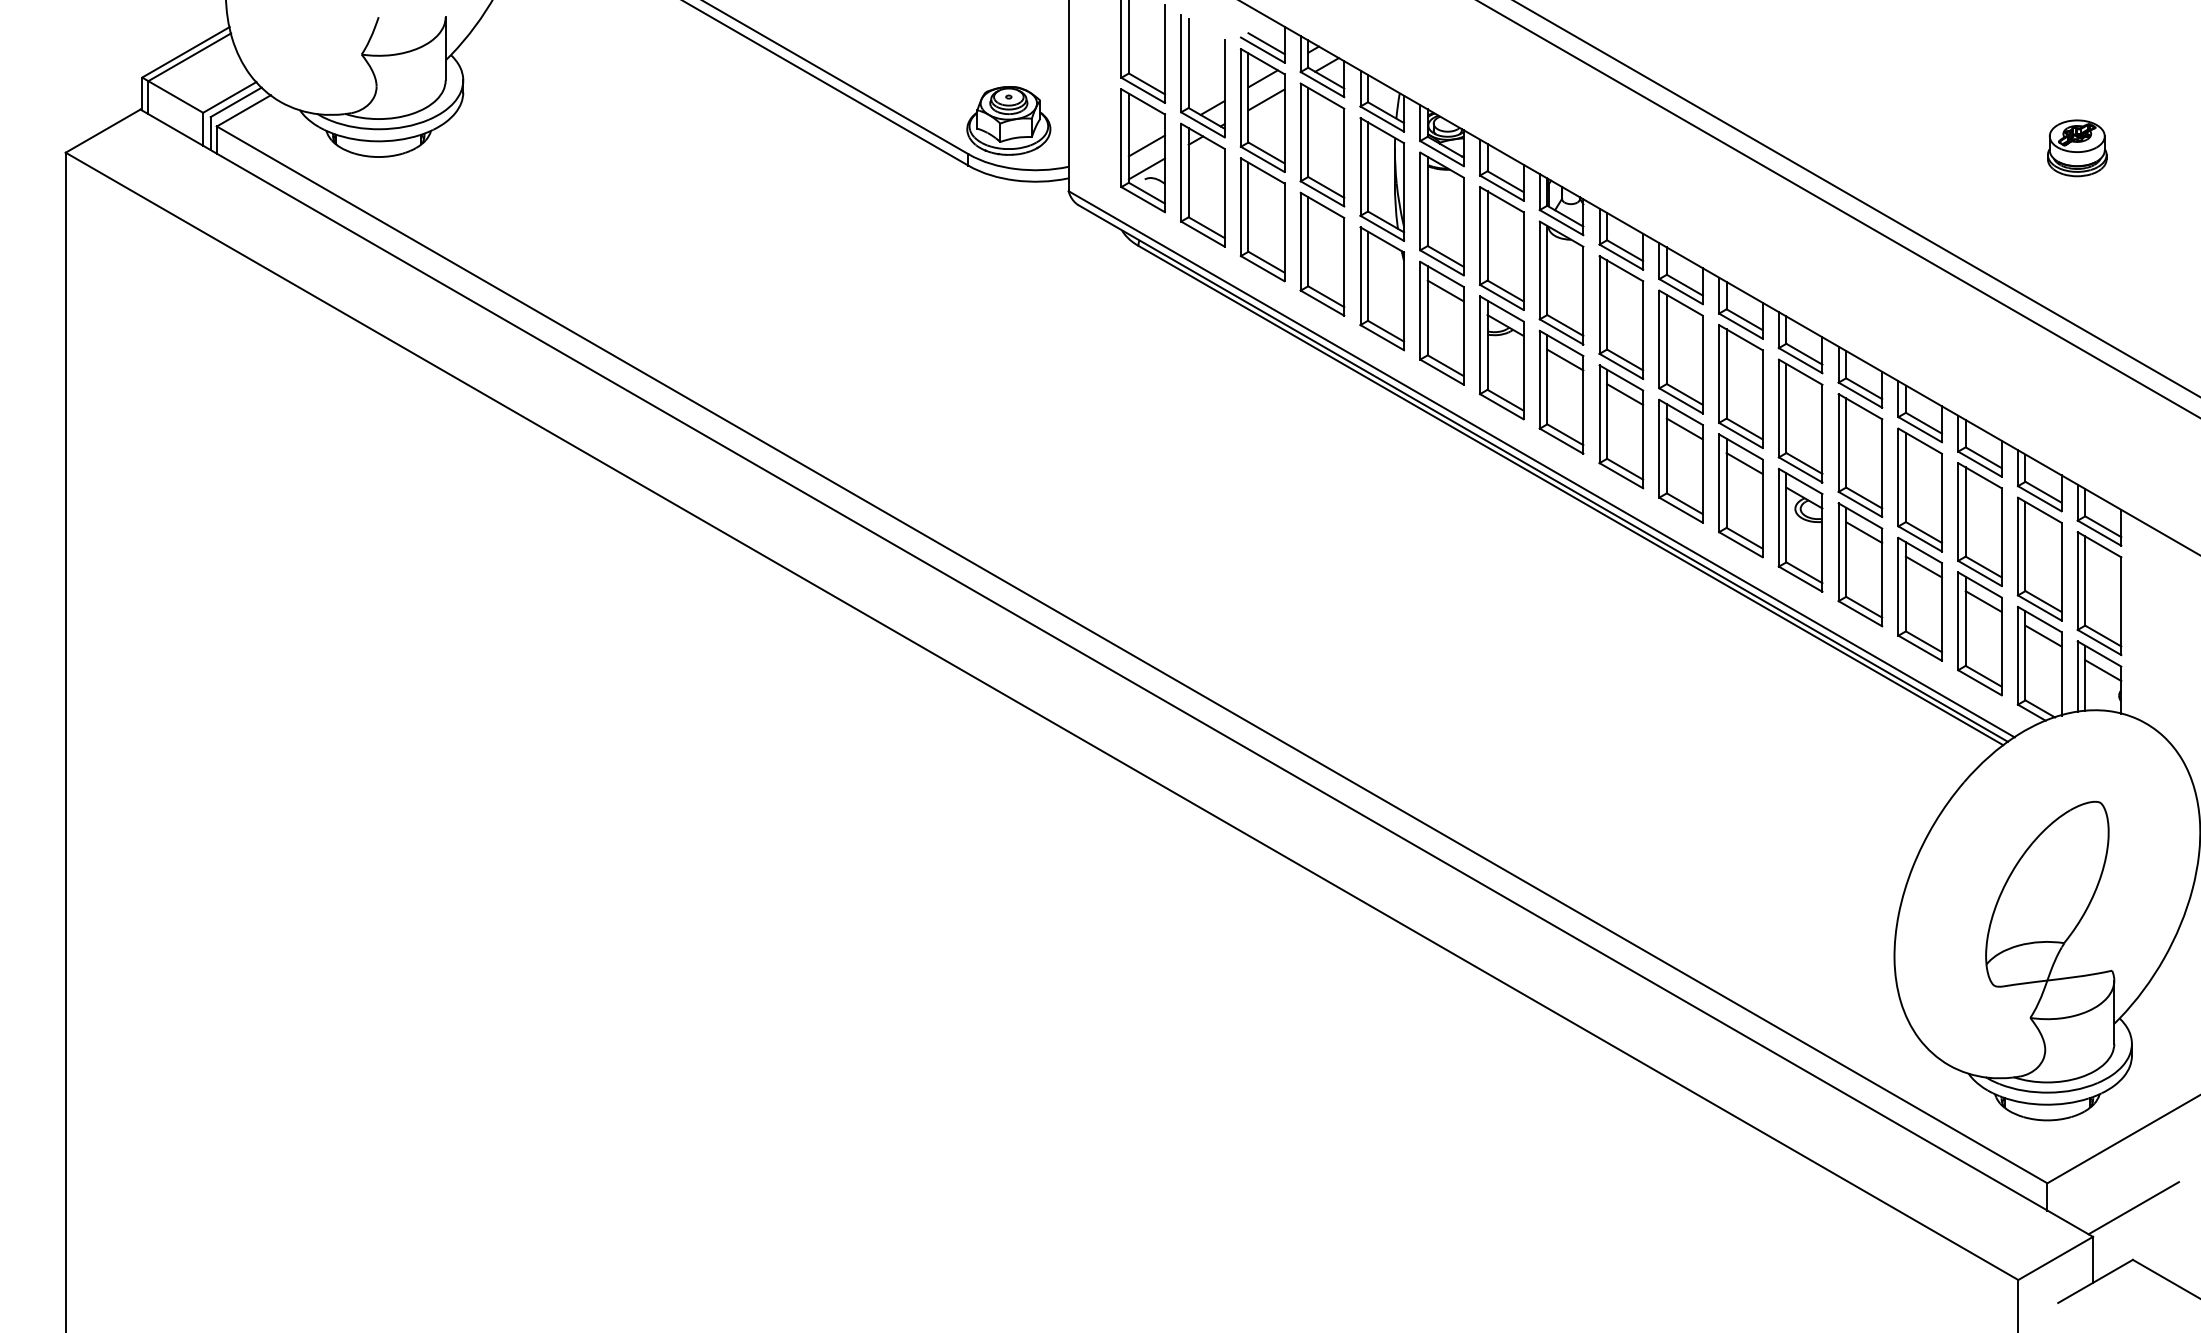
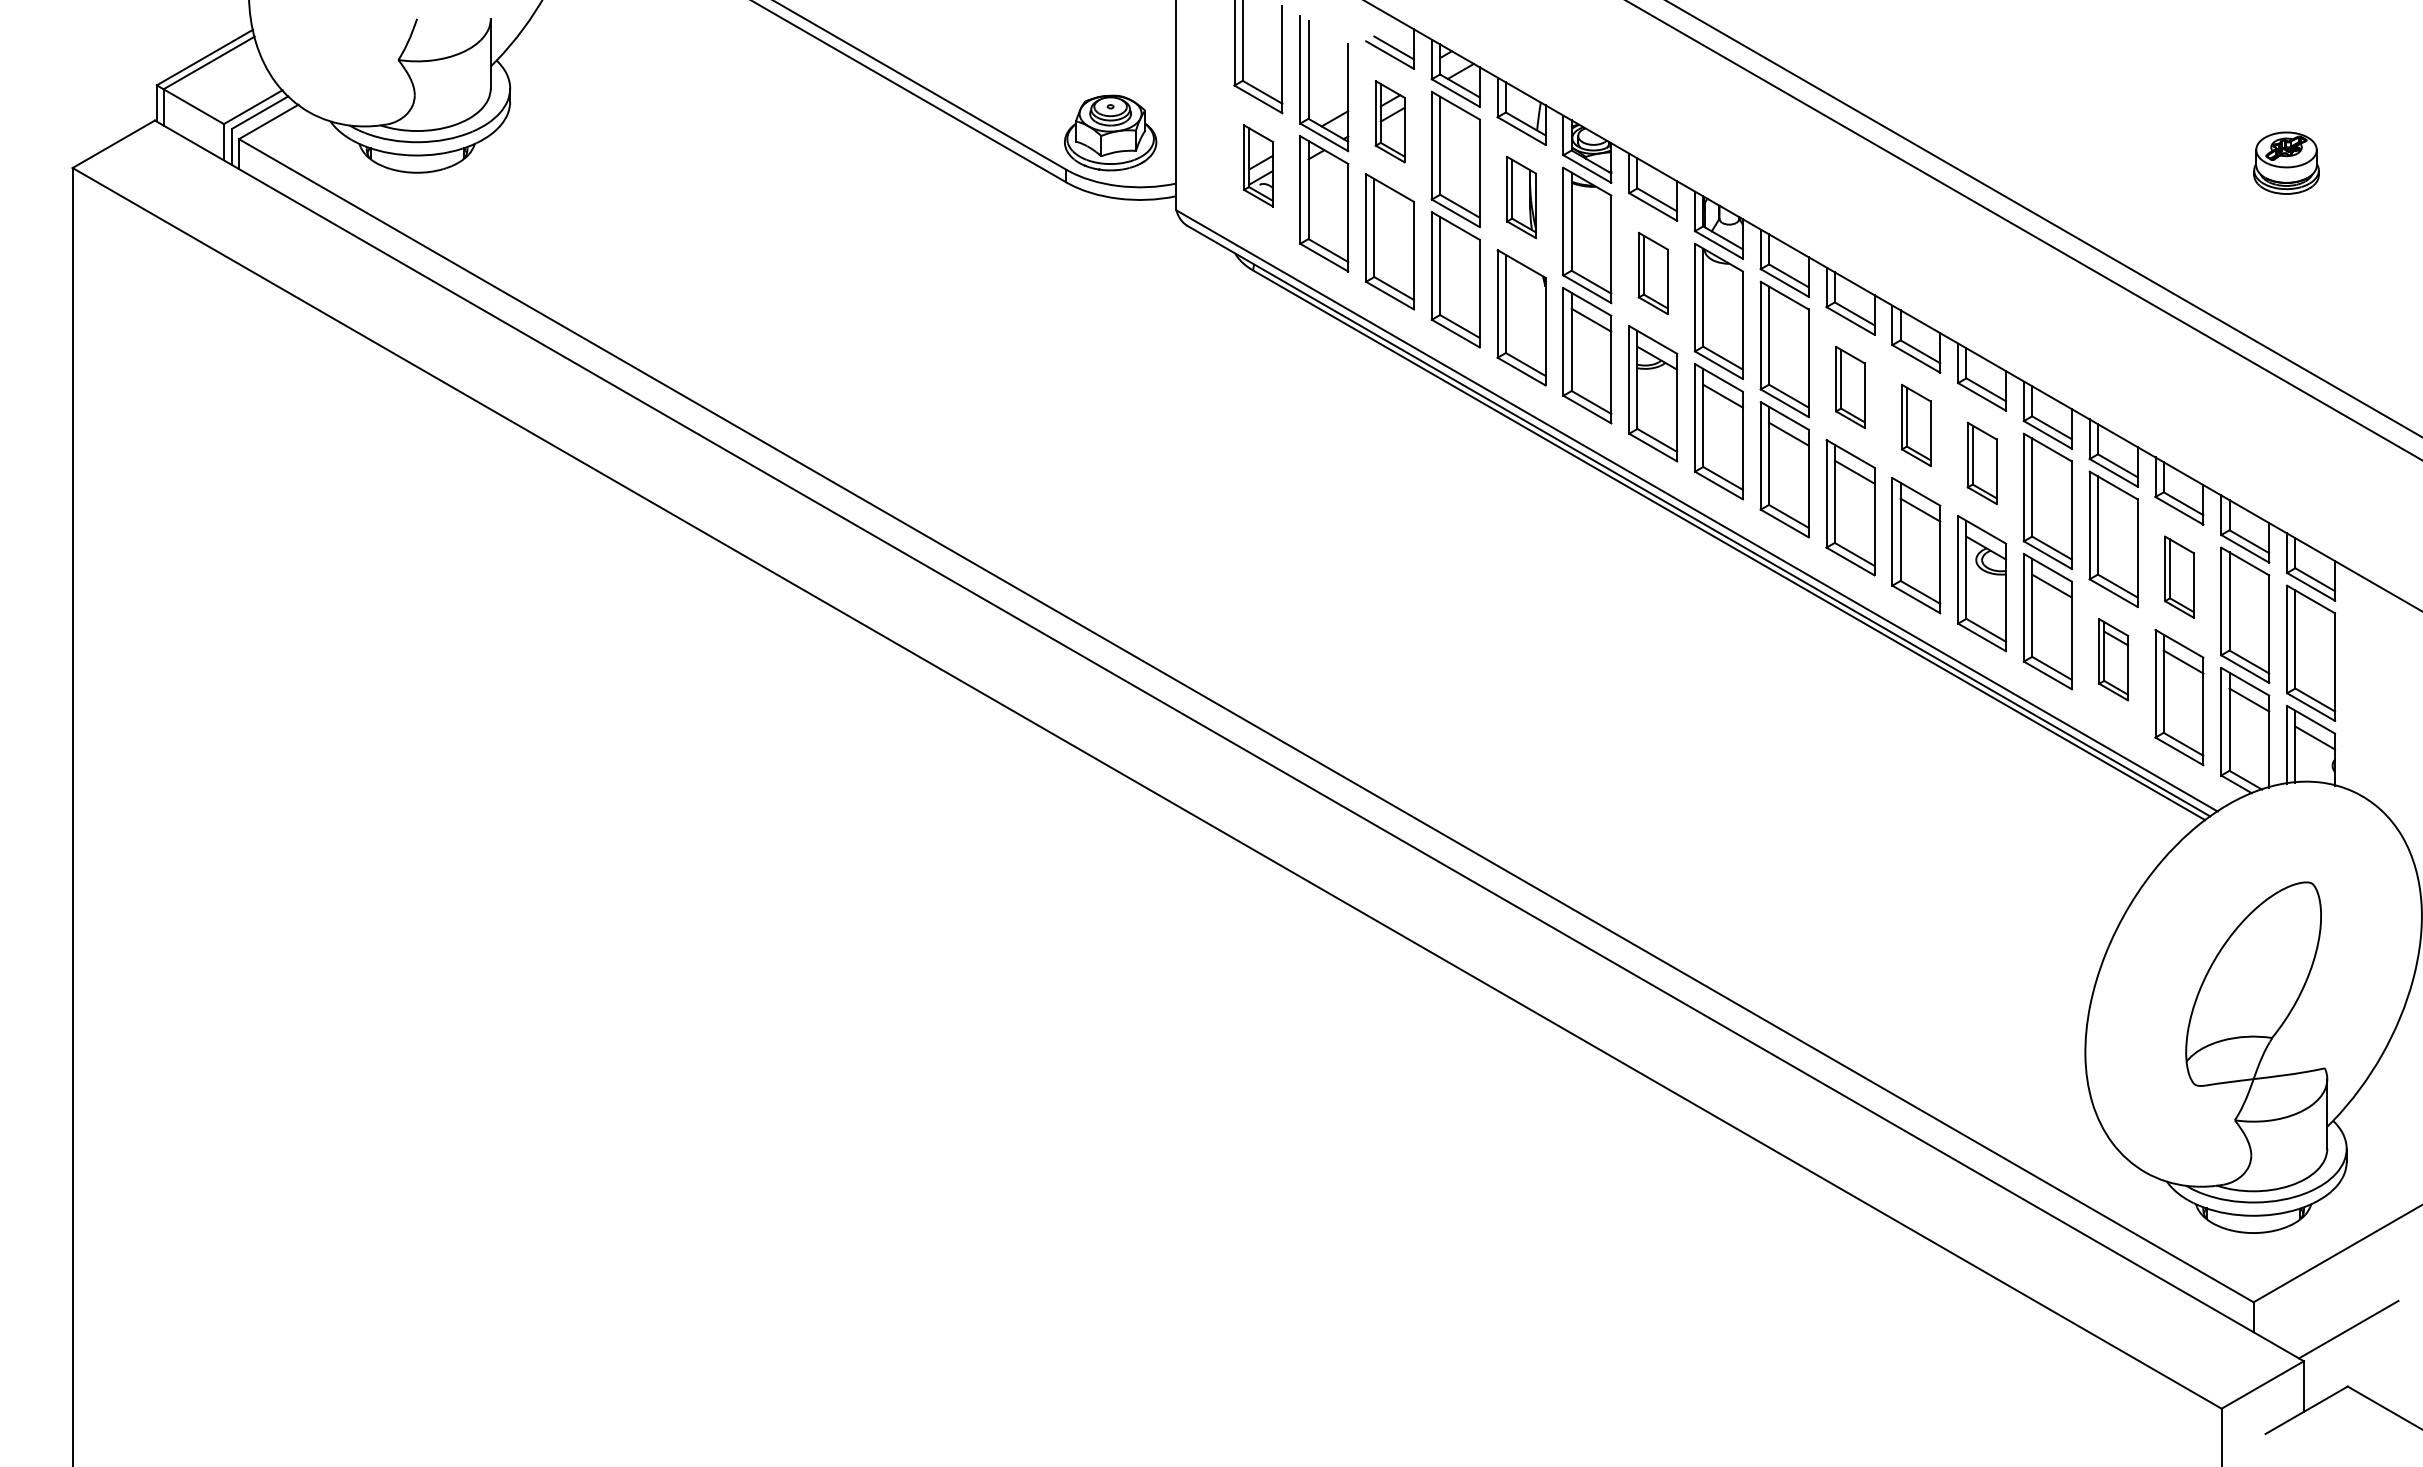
part: (1263, 110) -> (1390, 121), size x0.6
part: (1143, 150) -> (1258, 165), size x0.6
part: (1382, 179) -> (1521, 197), size x0.6
part: (1502, 248) -> (1653, 273), size x0.6
part: (1681, 352) -> (1850, 387), size x0.6
part: (1741, 386) -> (1916, 425), size x0.6
part: (1801, 421) -> (1982, 463), size x0.6
part: (1980, 523) -> (2179, 576), size x0.6
part: (1920, 599) -> (2113, 659), size x0.6

